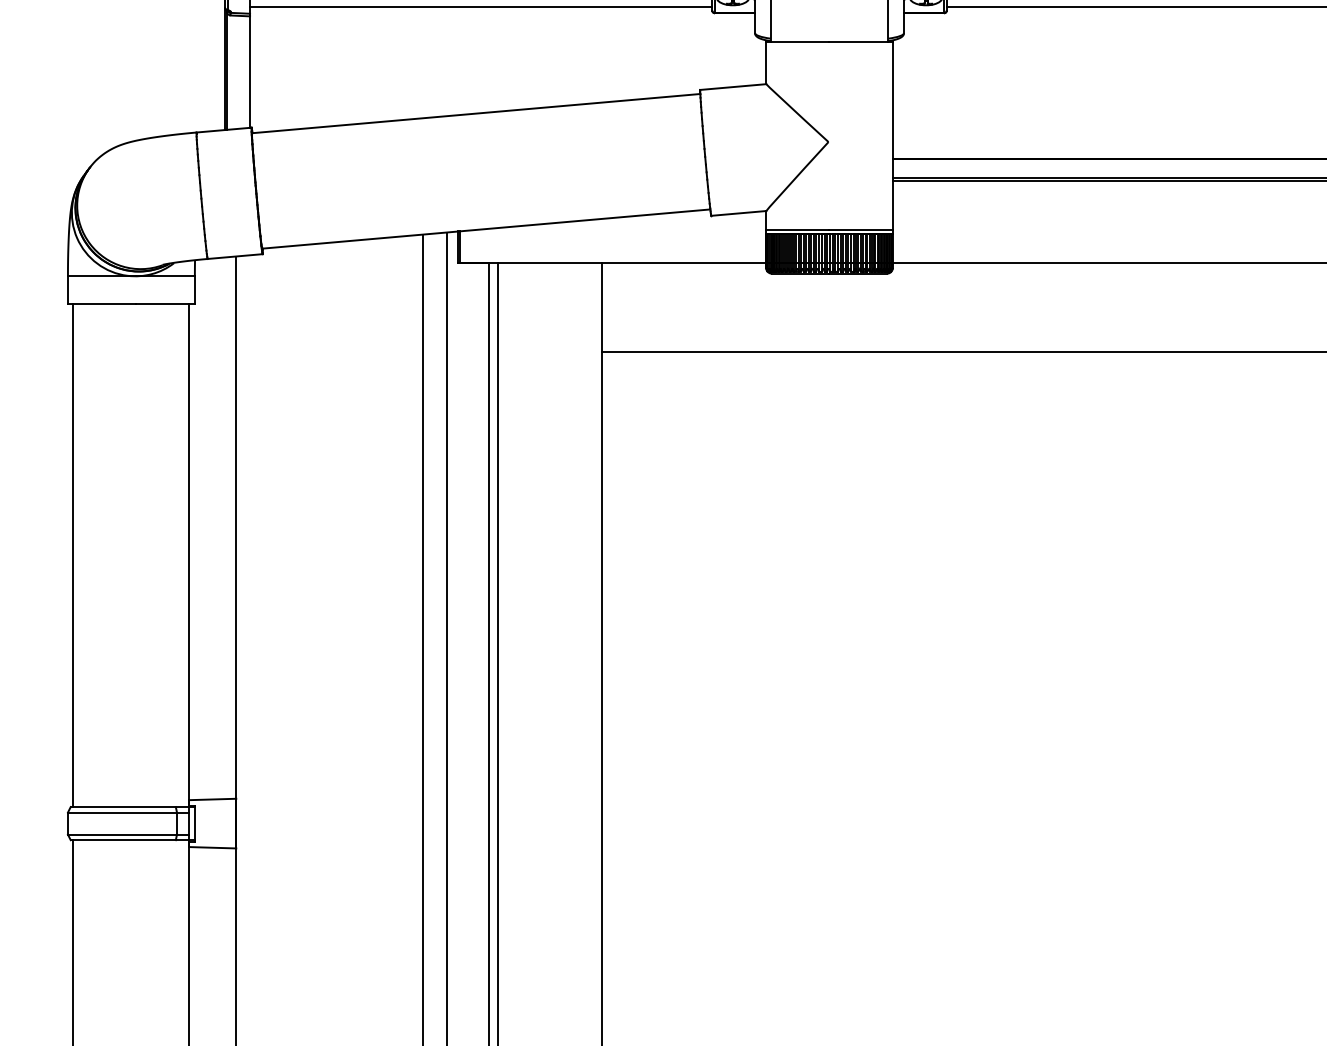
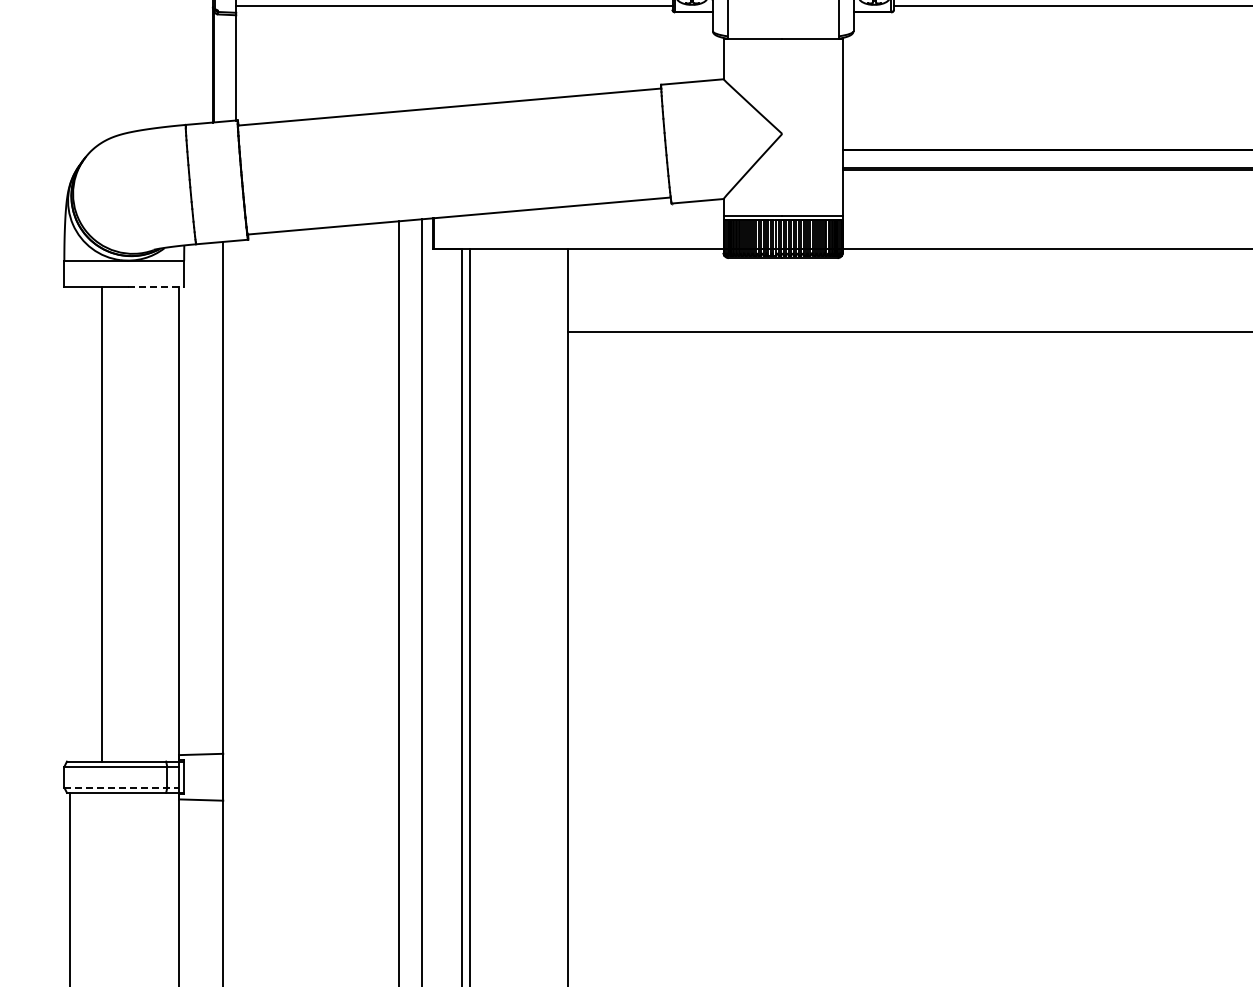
line: (165, 303) -> (156, 286), solid -> dashed
line: (73, 554) -> (101, 523), moved
line: (129, 834) -> (122, 787), solid -> dashed

